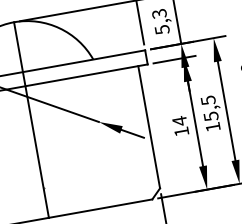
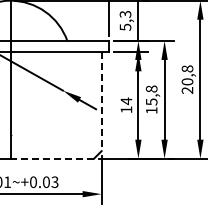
text: (207, 99) -> (151, 88), 15,5 -> 15,8
line: (149, 128) -> (101, 102), solid -> dashed
line: (100, 208) -> (52, 158), solid -> dashed

